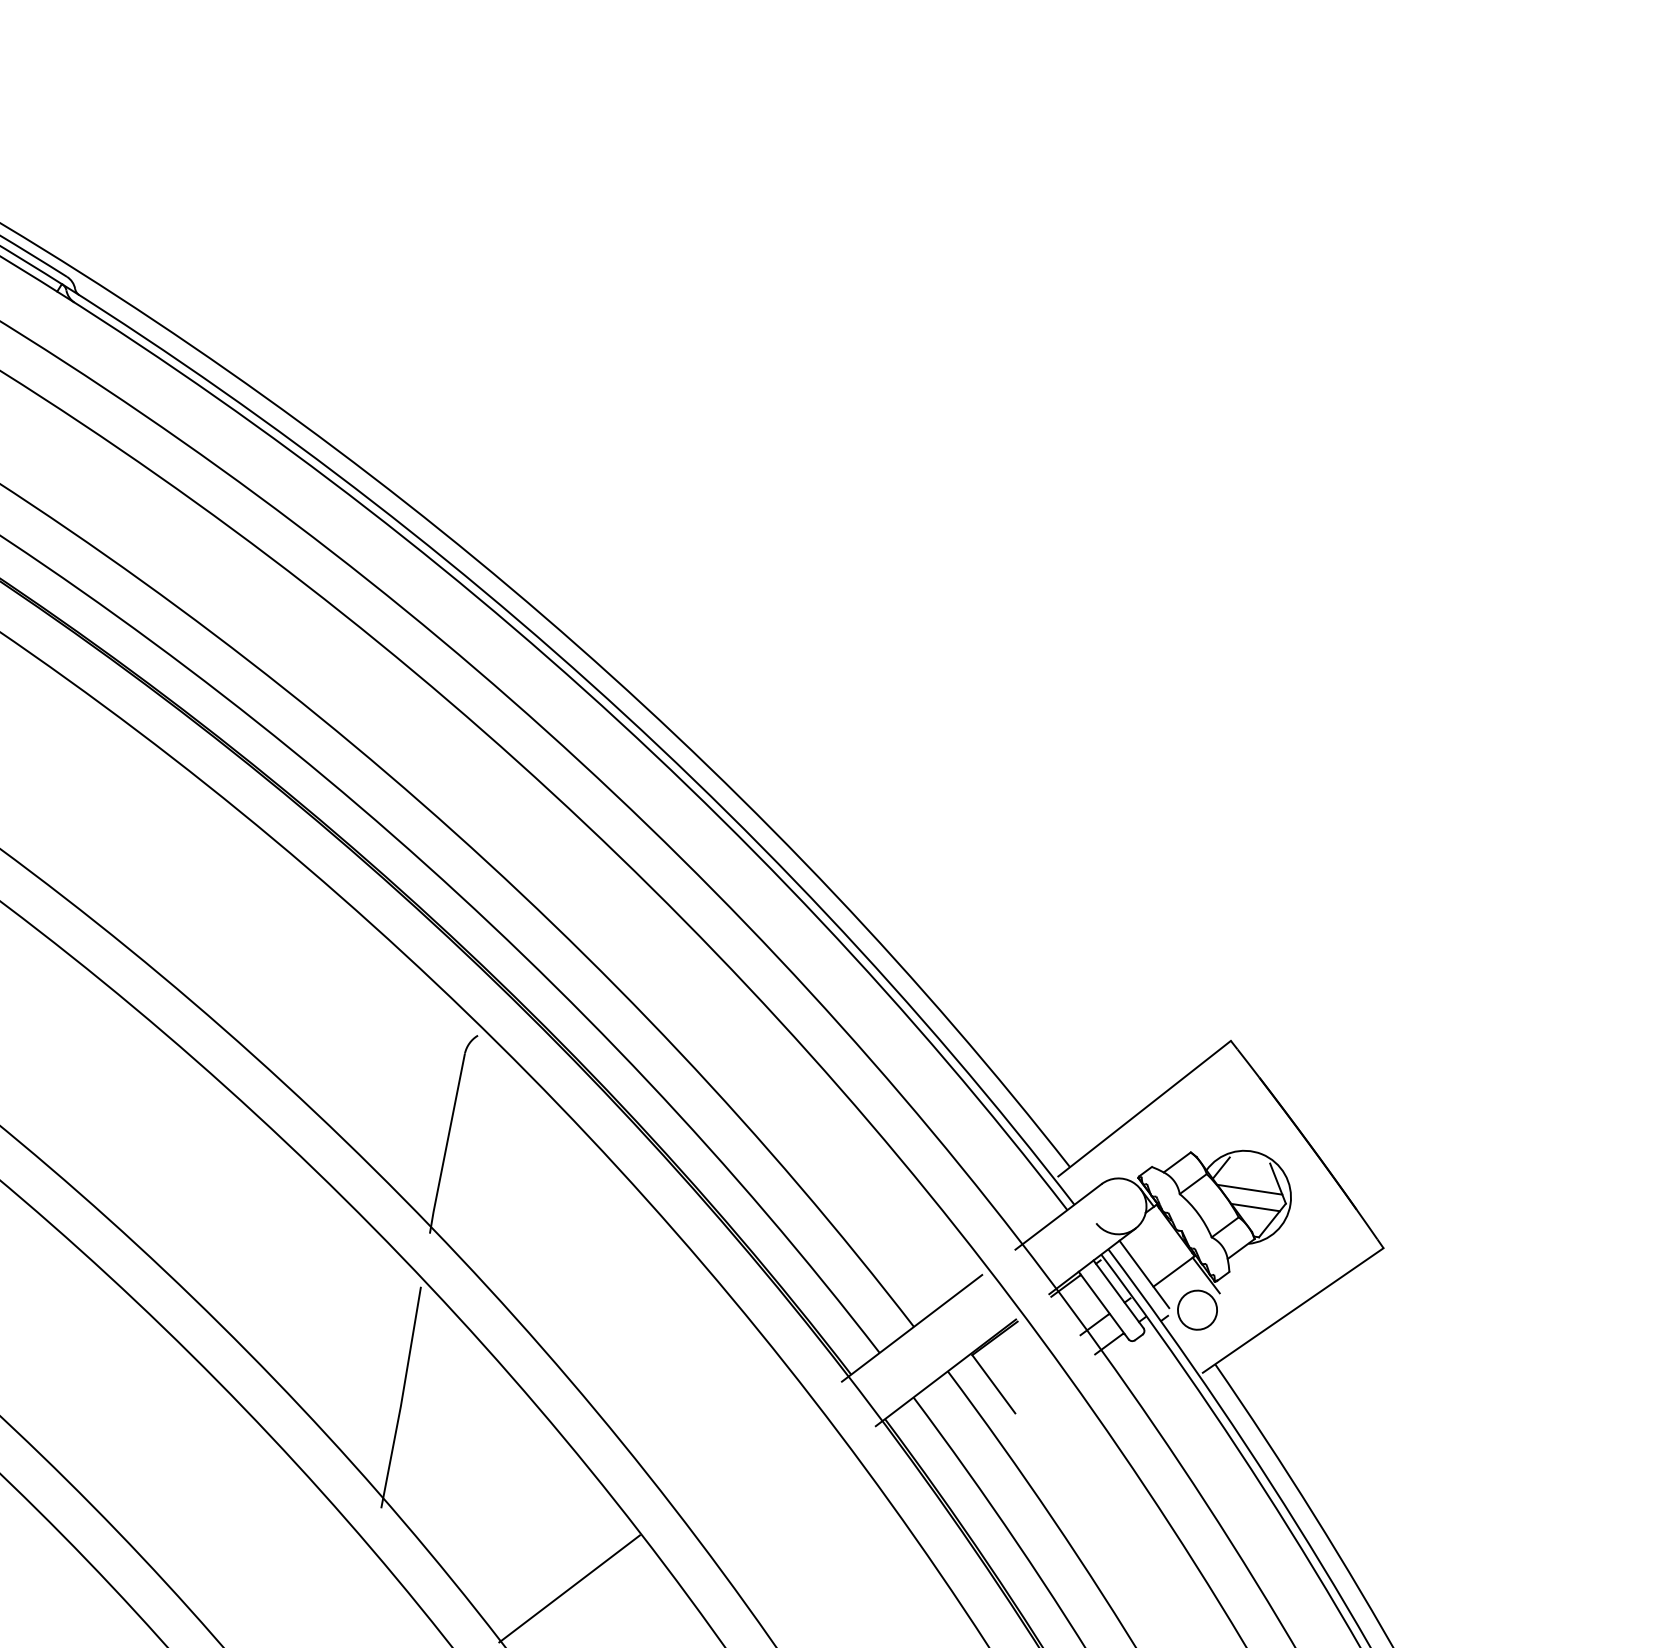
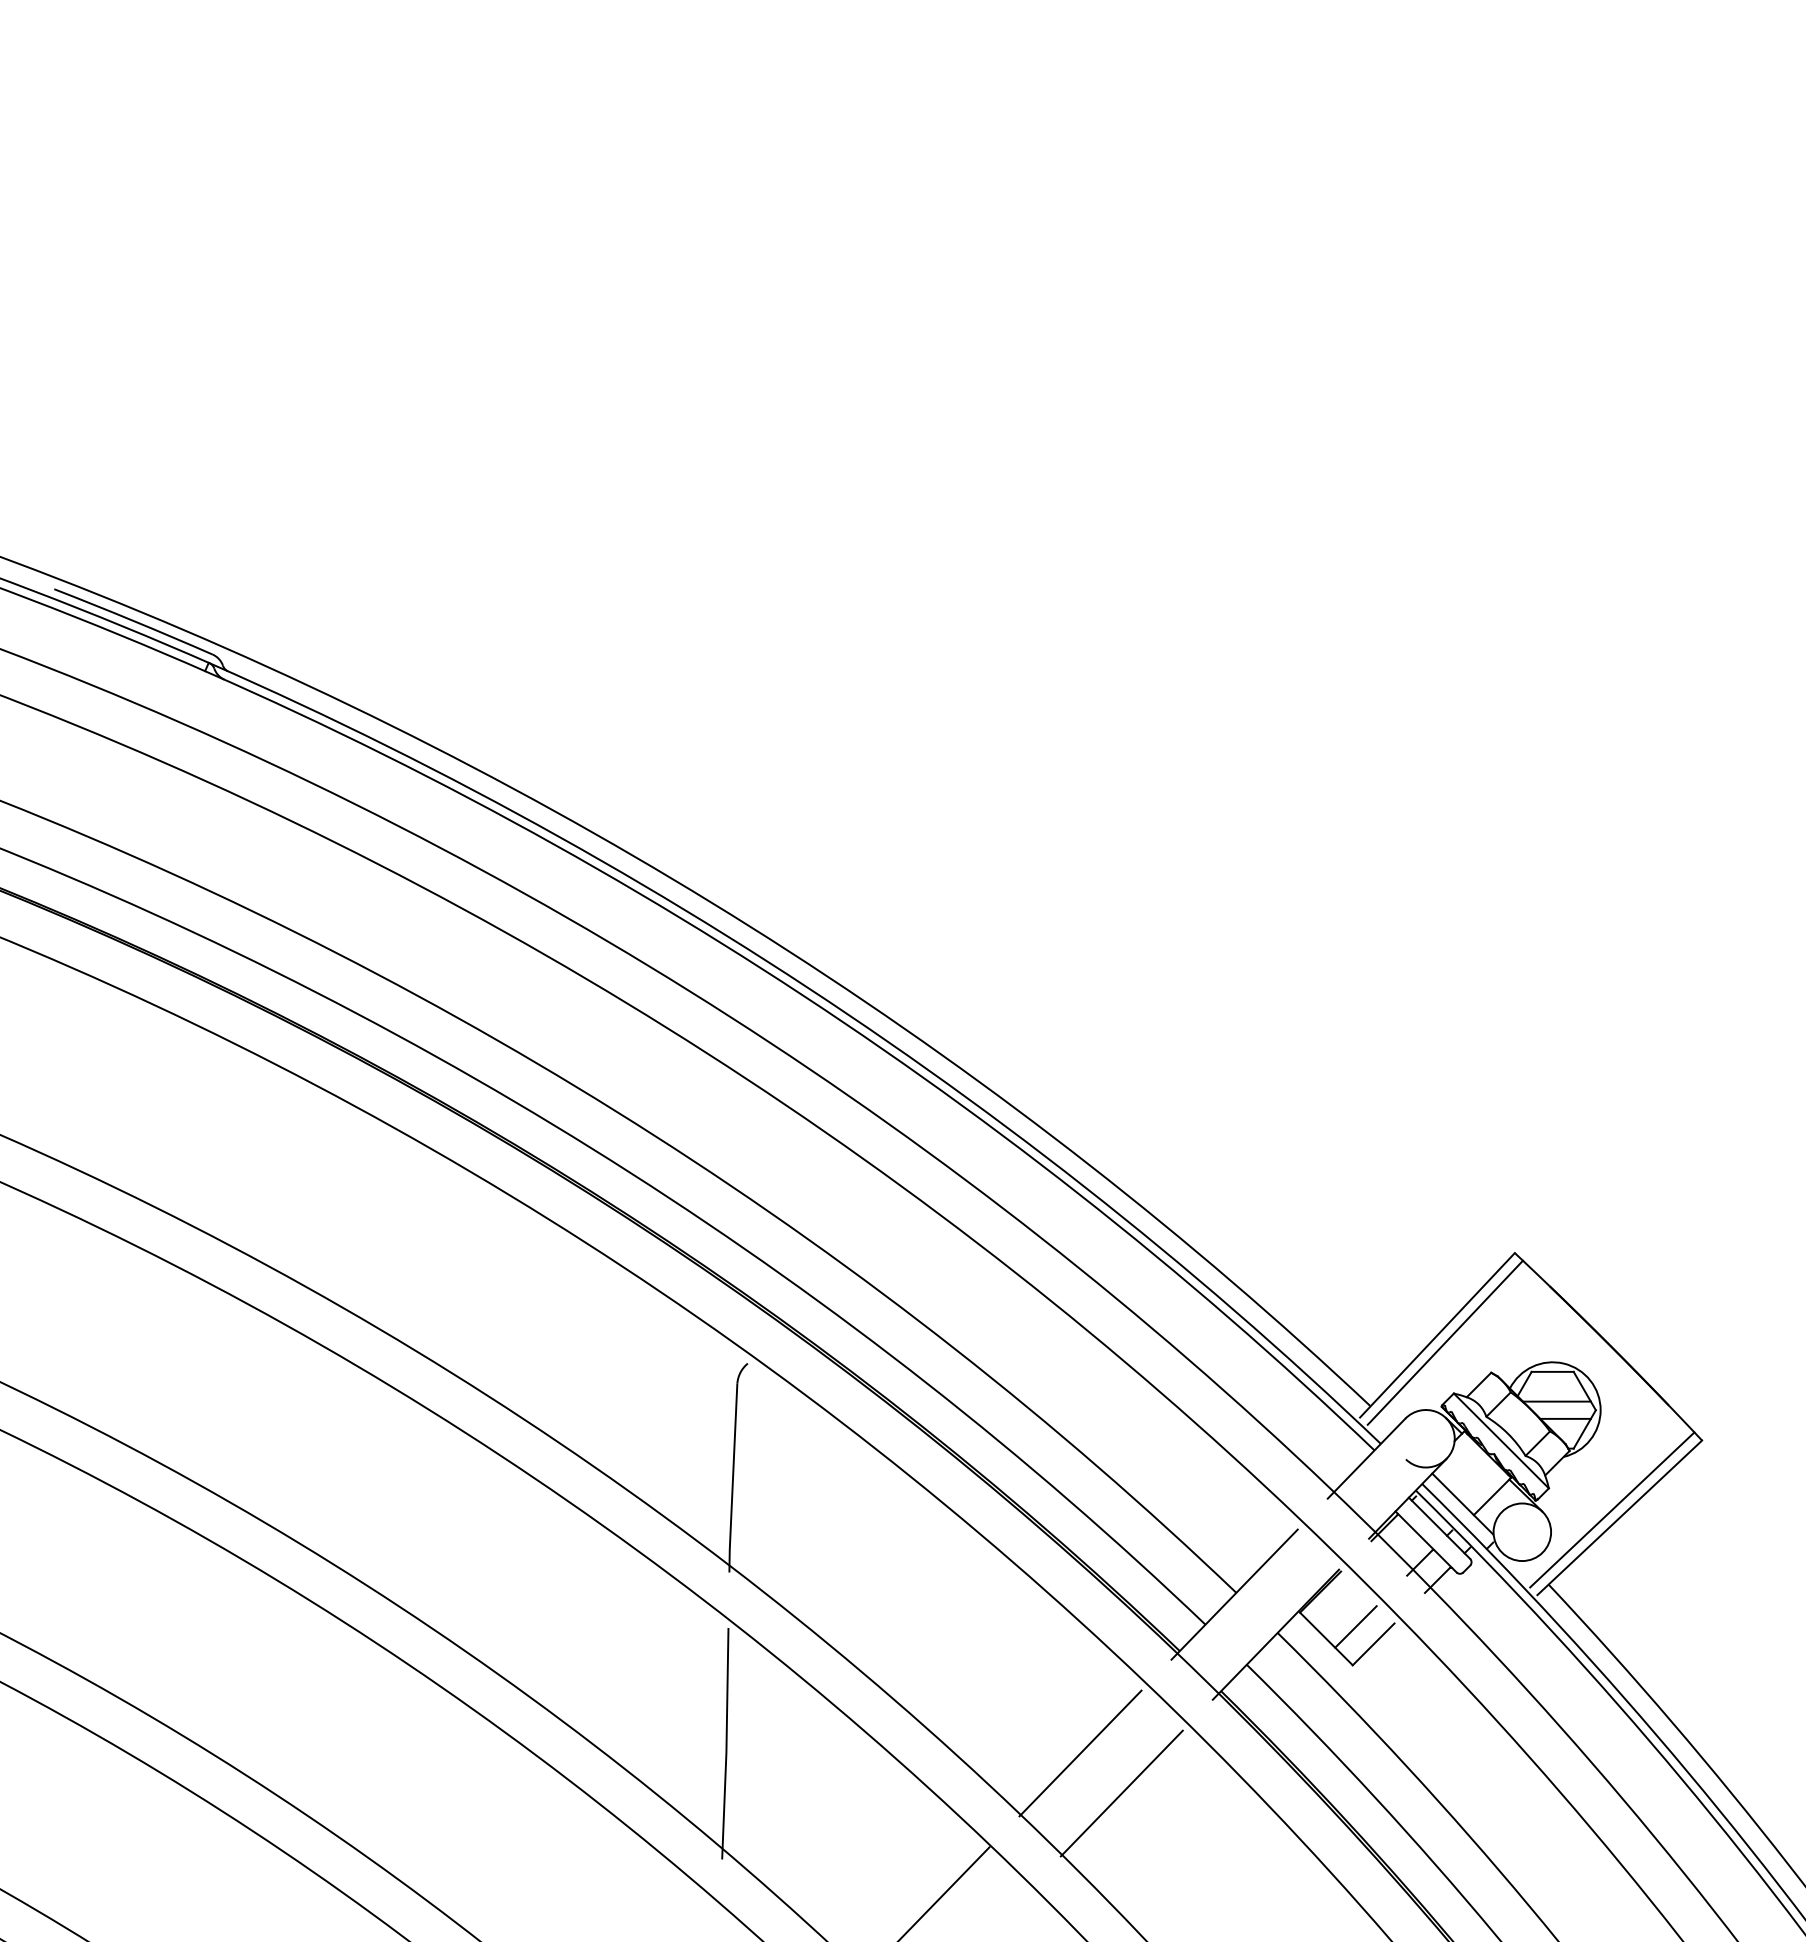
line: (1150, 1116) -> (1444, 1342), added
line: (1249, 1160) -> (1552, 1371), added
line: (1189, 1218) -> (1500, 1440), added
line: (1287, 1301) -> (1612, 1509), added
circle: (1197, 1310) -> (1522, 1532), size x1.43
line: (1023, 1376) -> (1355, 1626), added
line: (1038, 1396) -> (1373, 1644), added
line: (740, 1458) -> (1080, 1753), added
line: (774, 1502) -> (1121, 1793), added

